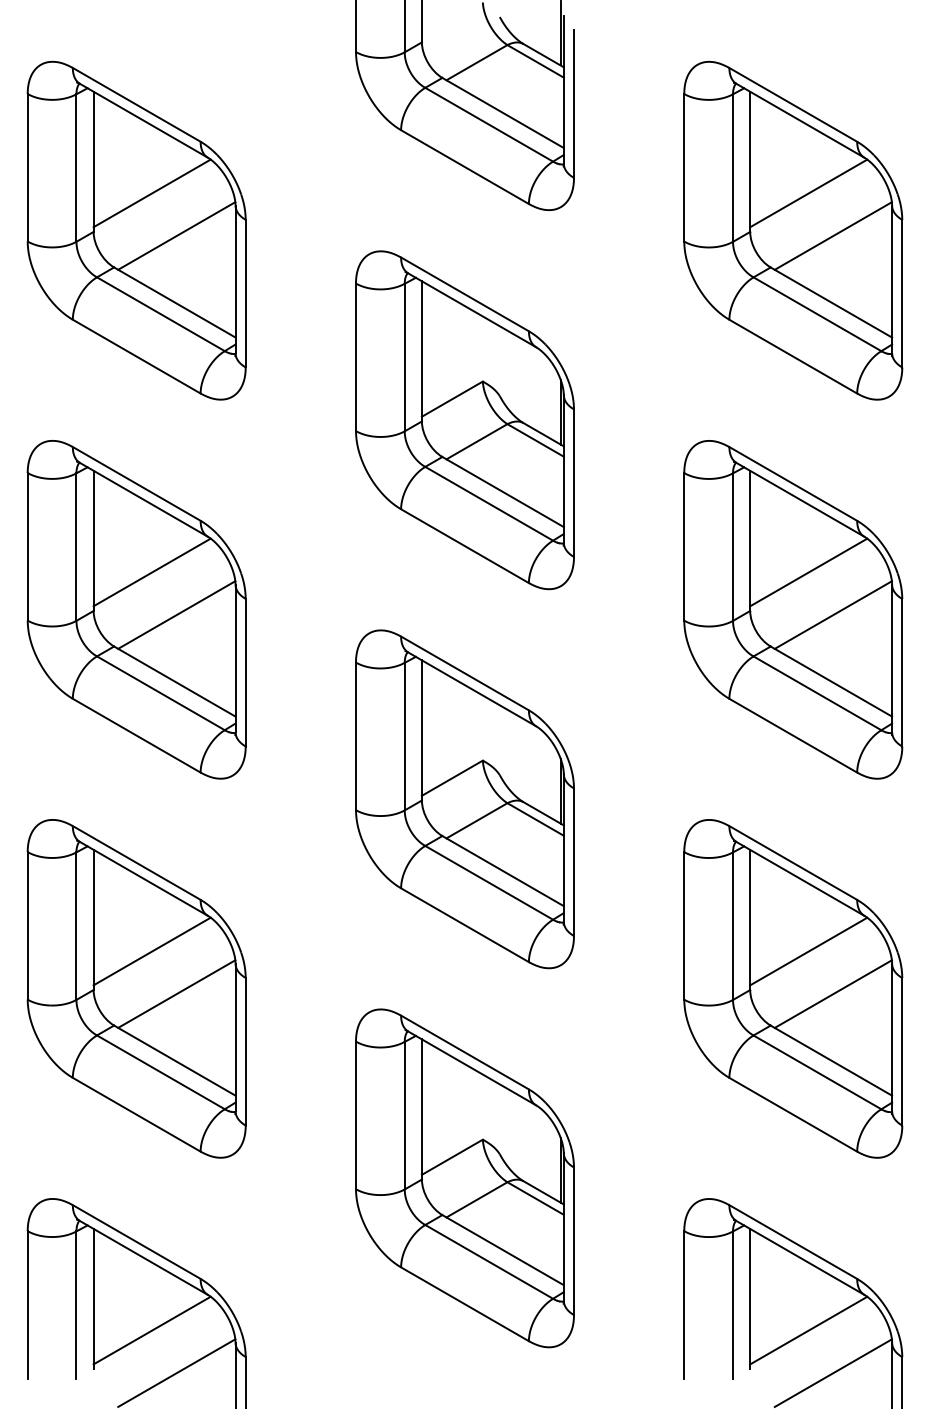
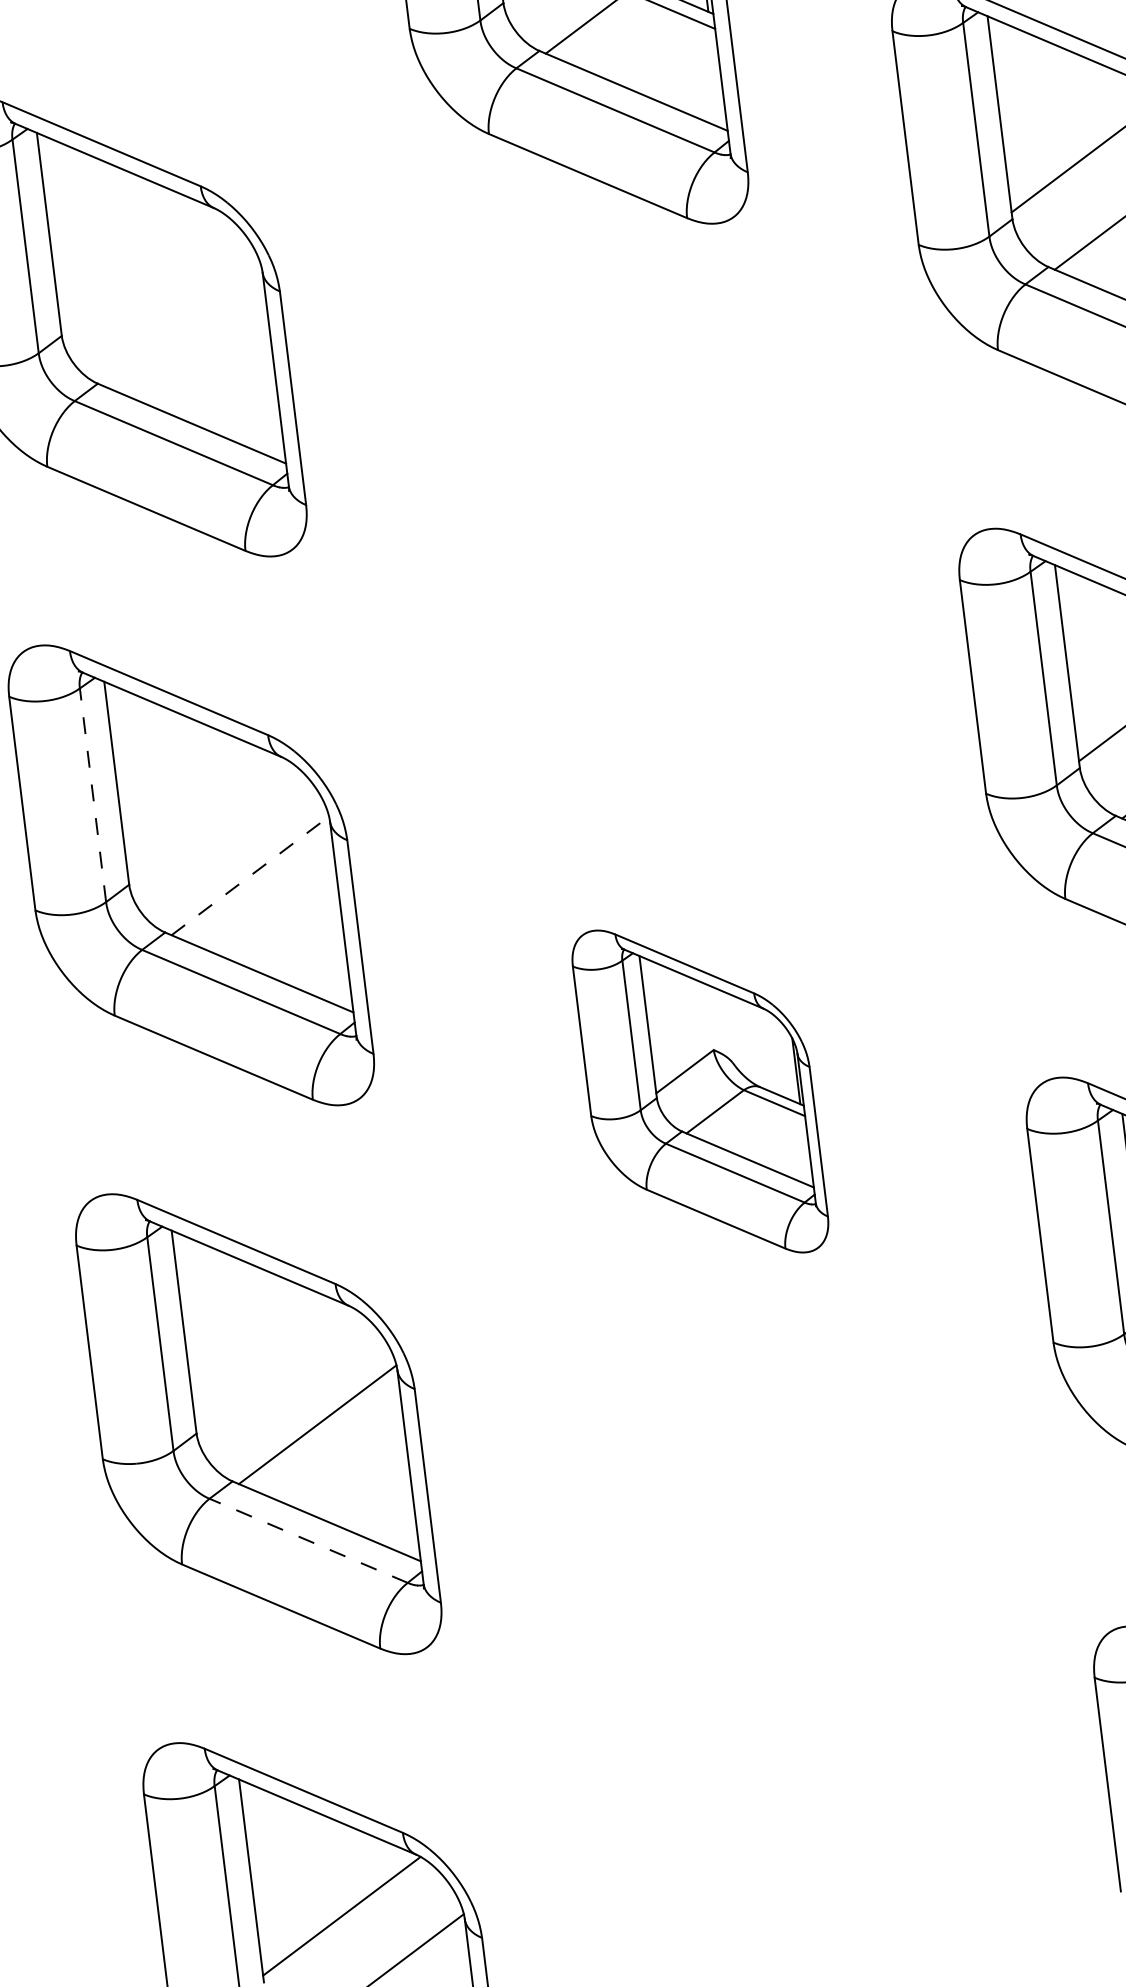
line: (151, 193) -> (138, 269), removed
line: (176, 235) -> (182, 326), removed
part: (464, 420) -> (632, 543), removed
line: (76, 547) -> (93, 795), solid -> dashed
line: (151, 572) -> (206, 818), removed
line: (176, 615) -> (250, 876), solid -> dashed
part: (464, 799) -> (699, 1091), size x0.7
line: (151, 951) -> (273, 1367), removed
line: (160, 1072) -> (308, 1541), solid -> dashed
part: (464, 1178) -> (767, 1640), removed

